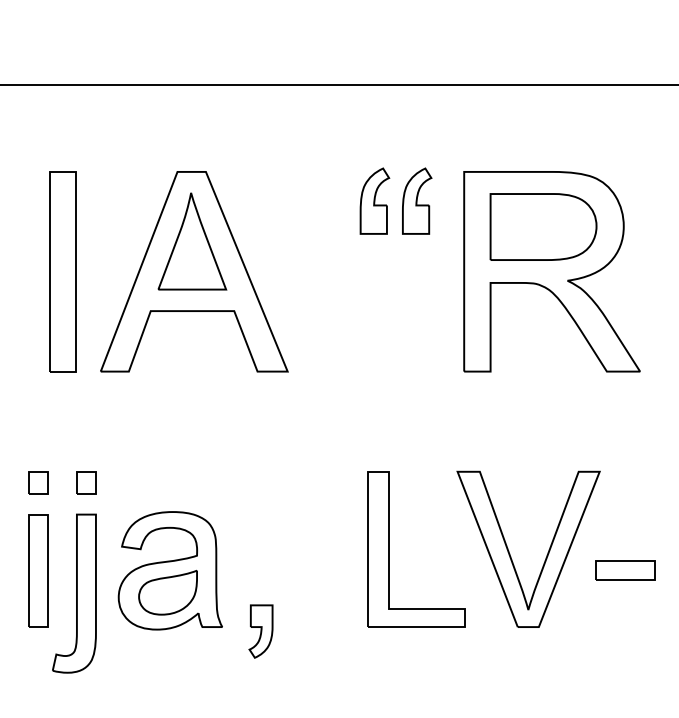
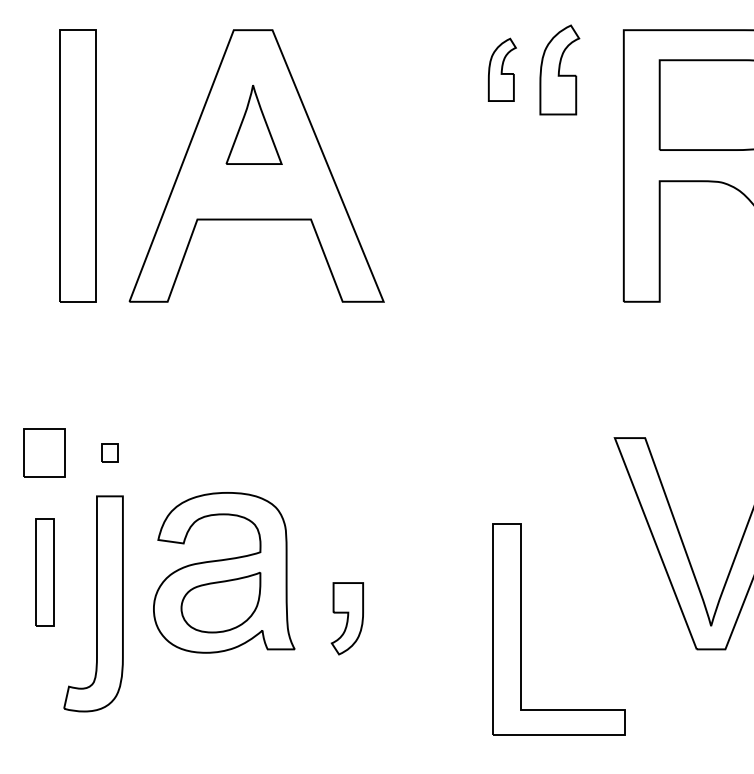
part: (374, 200) -> (501, 69), size x0.7
part: (192, 241) -> (254, 124), size x0.6
part: (38, 482) -> (44, 452), size x1.6
part: (86, 482) -> (110, 452), size x0.6
part: (389, 549) -> (522, 629), moved
part: (38, 570) -> (44, 572), size x0.7
part: (260, 631) -> (346, 618), moved

